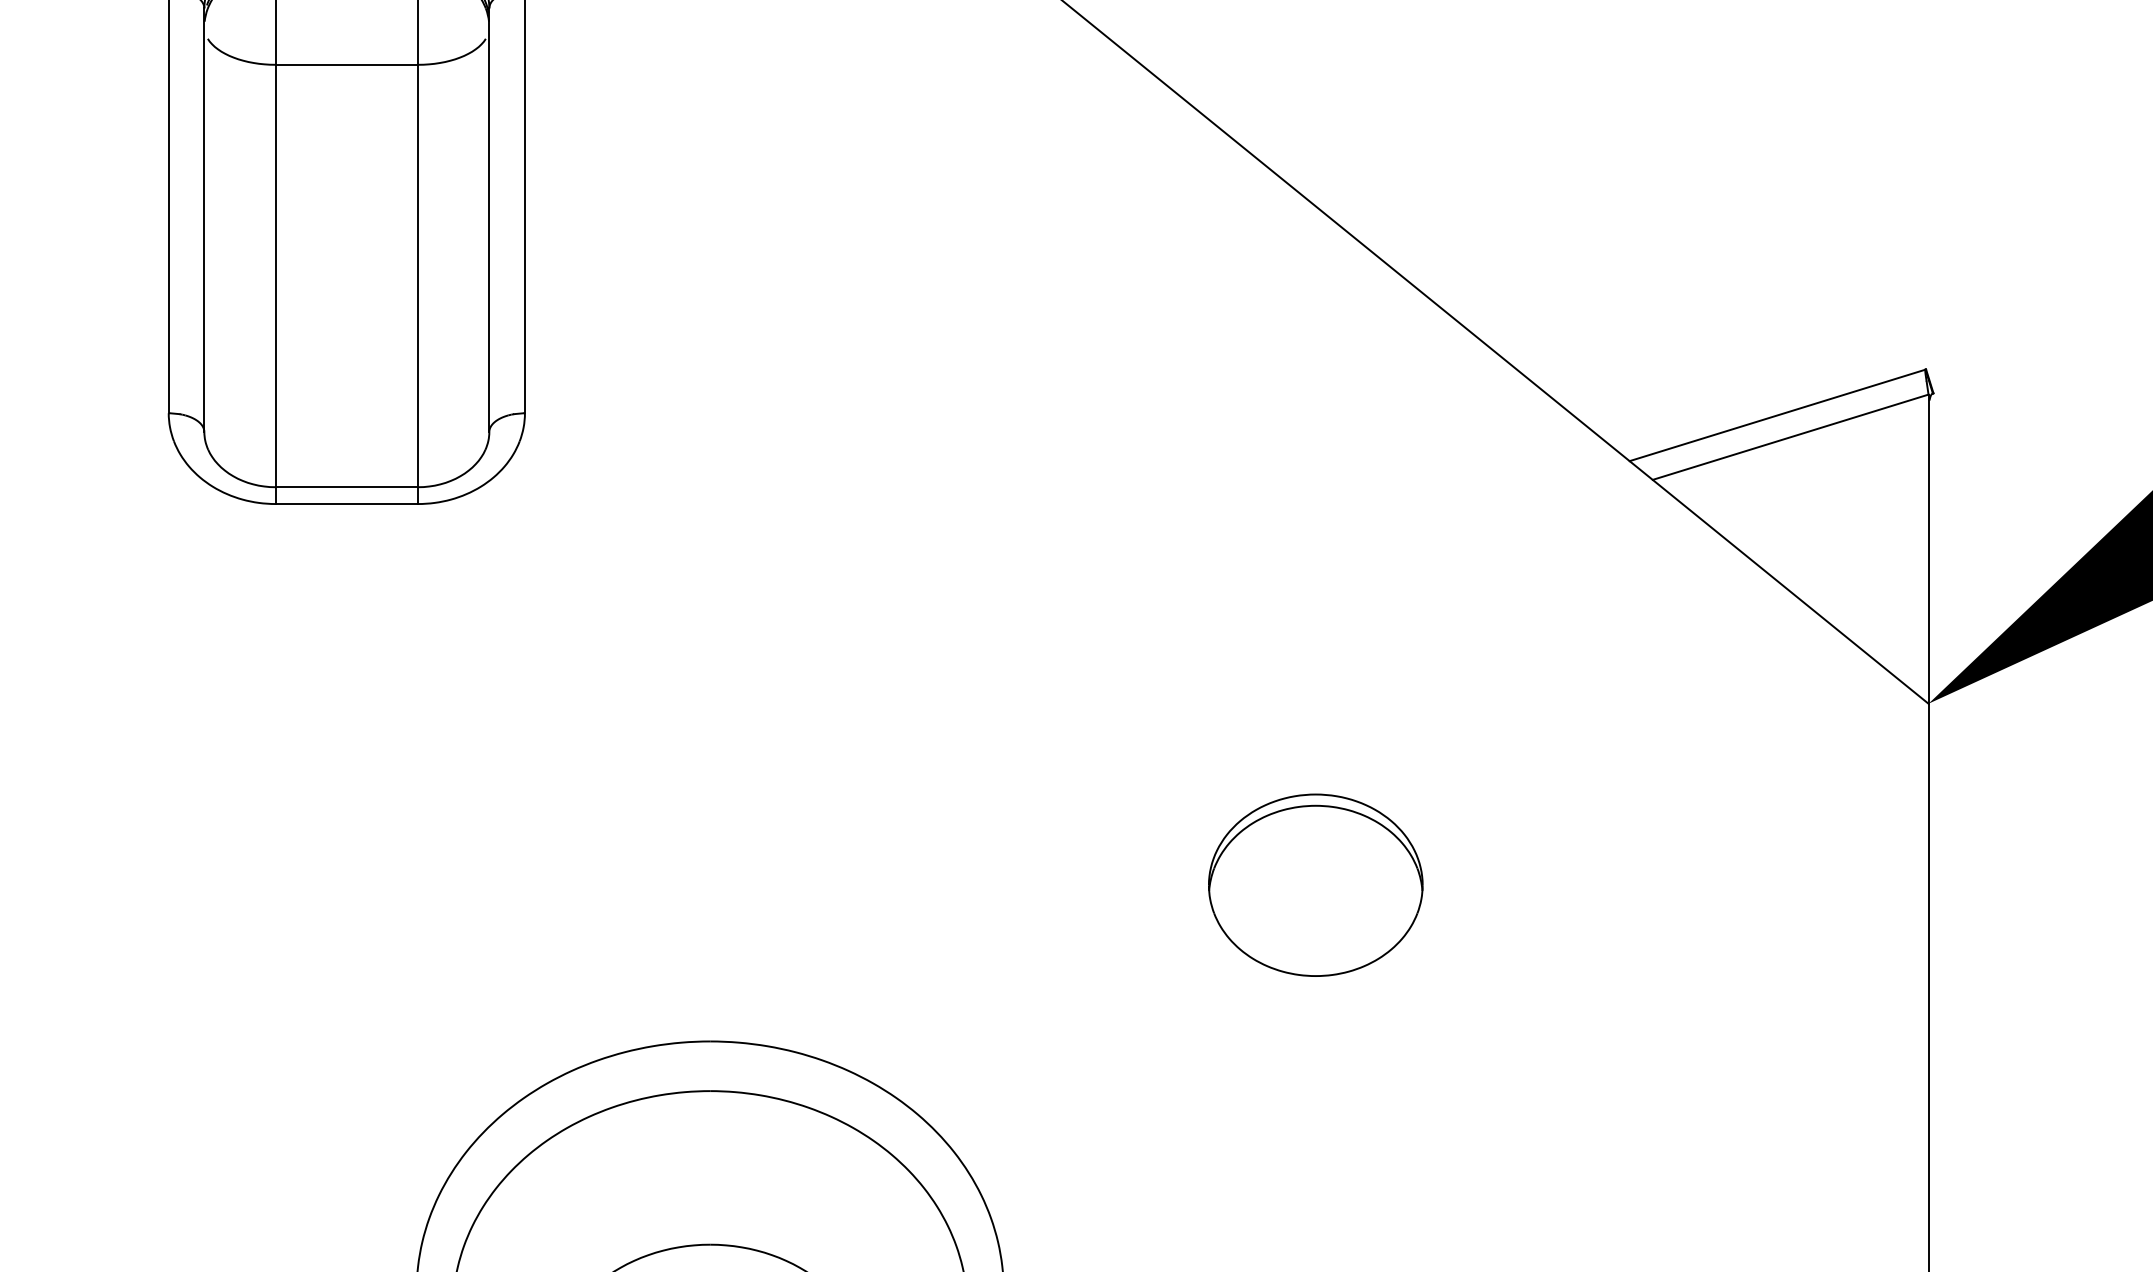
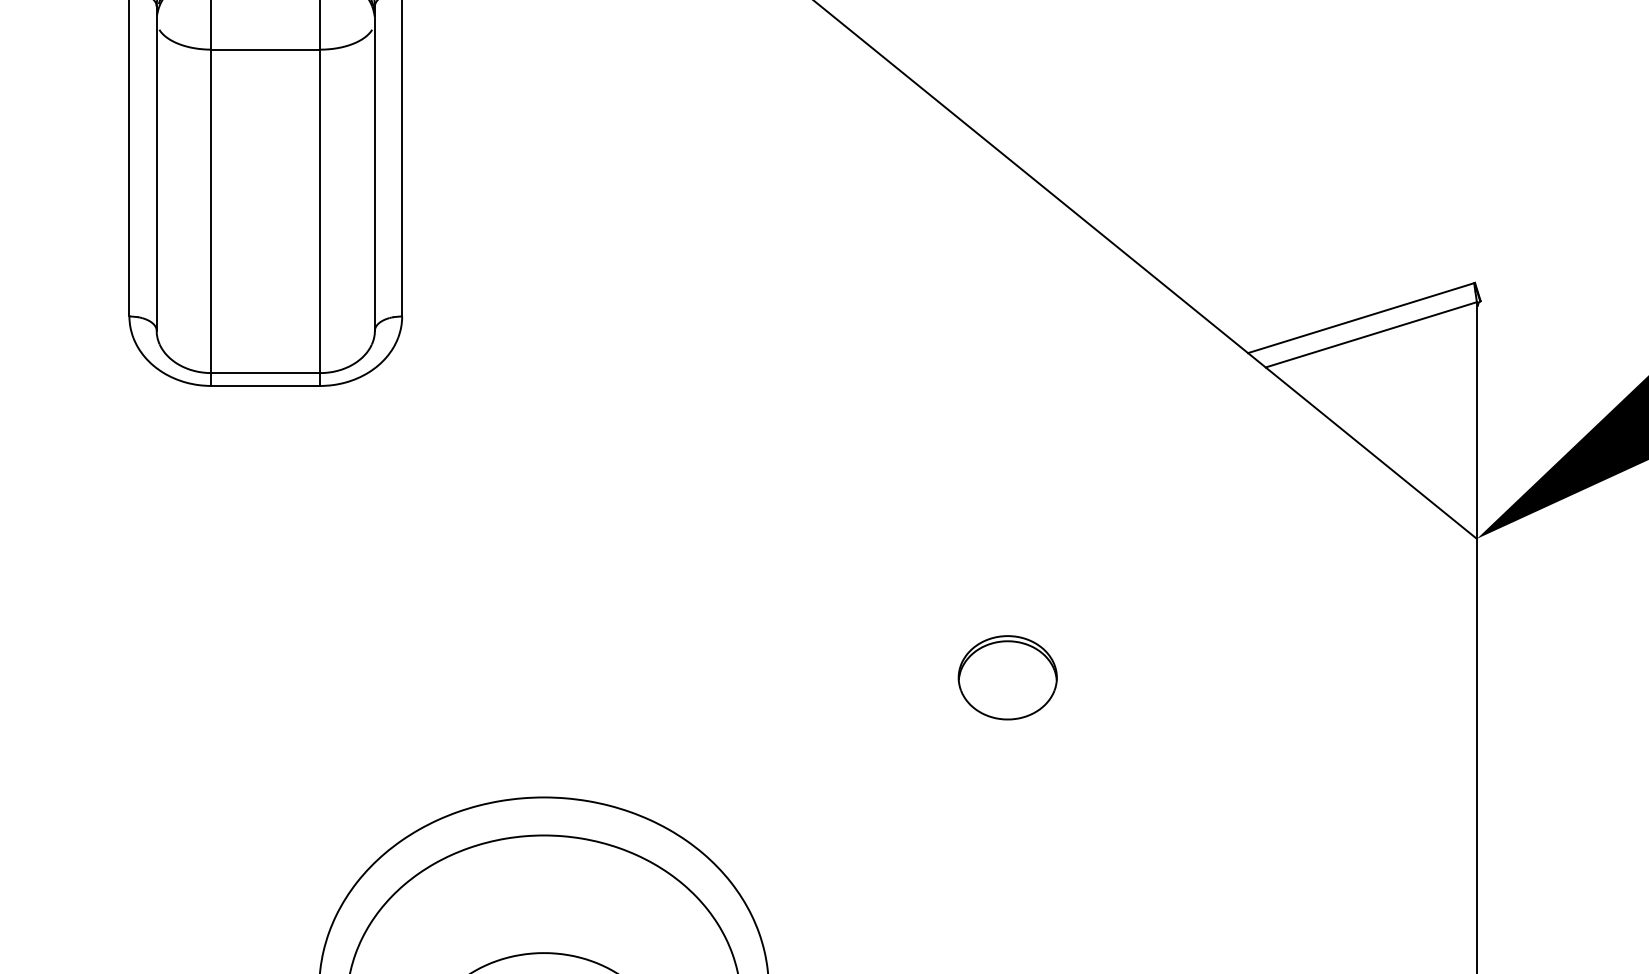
part: (1315, 884) -> (1007, 677), size x0.6

